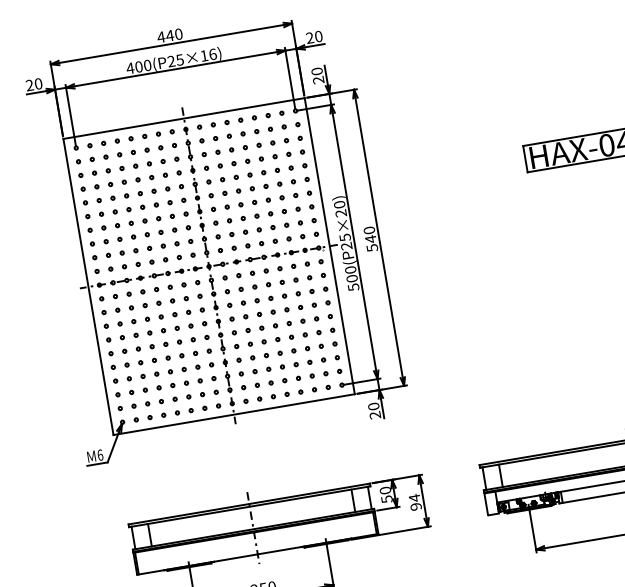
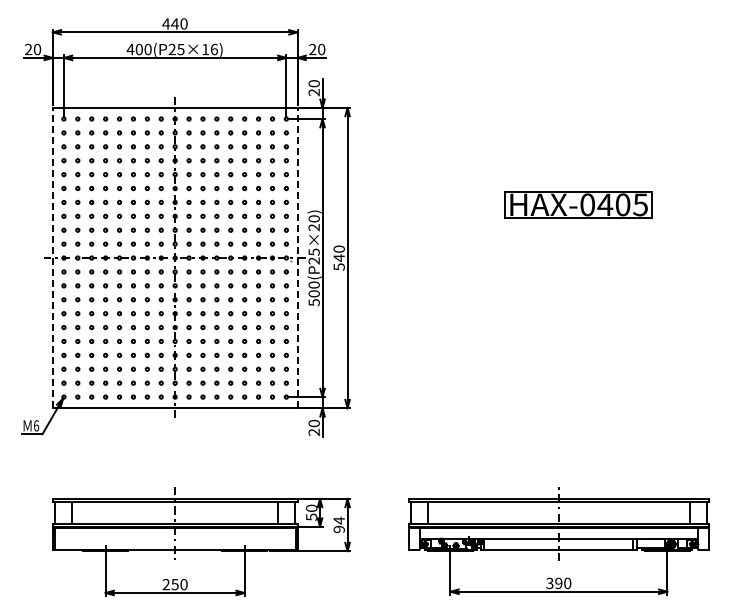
line: (329, 245) -> (297, 257), solid -> dashed
line: (88, 286) -> (52, 257), solid -> dashed

